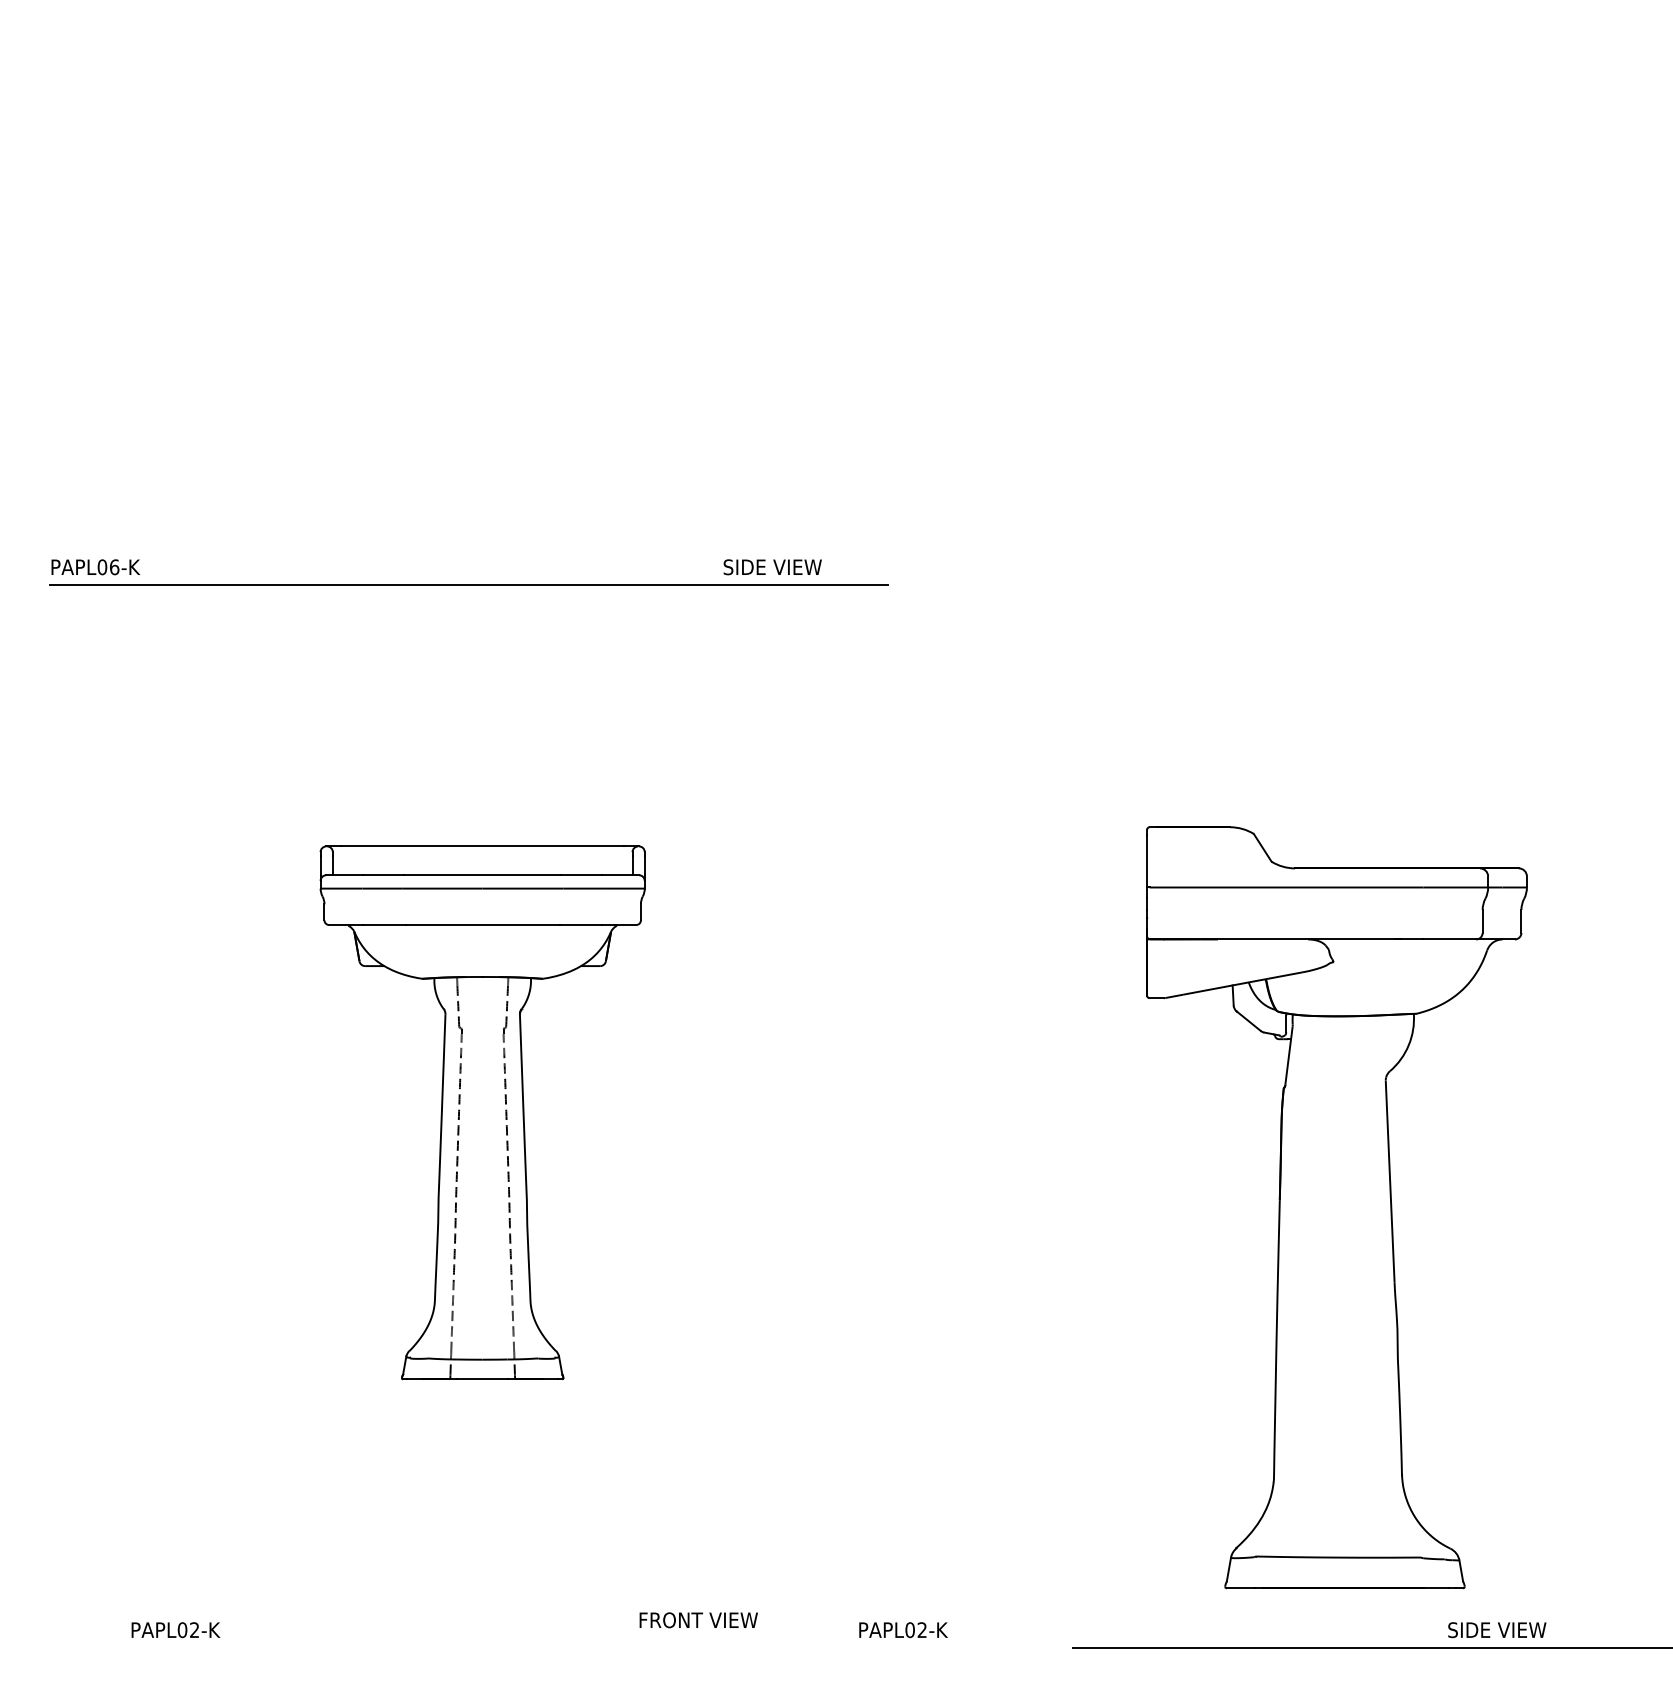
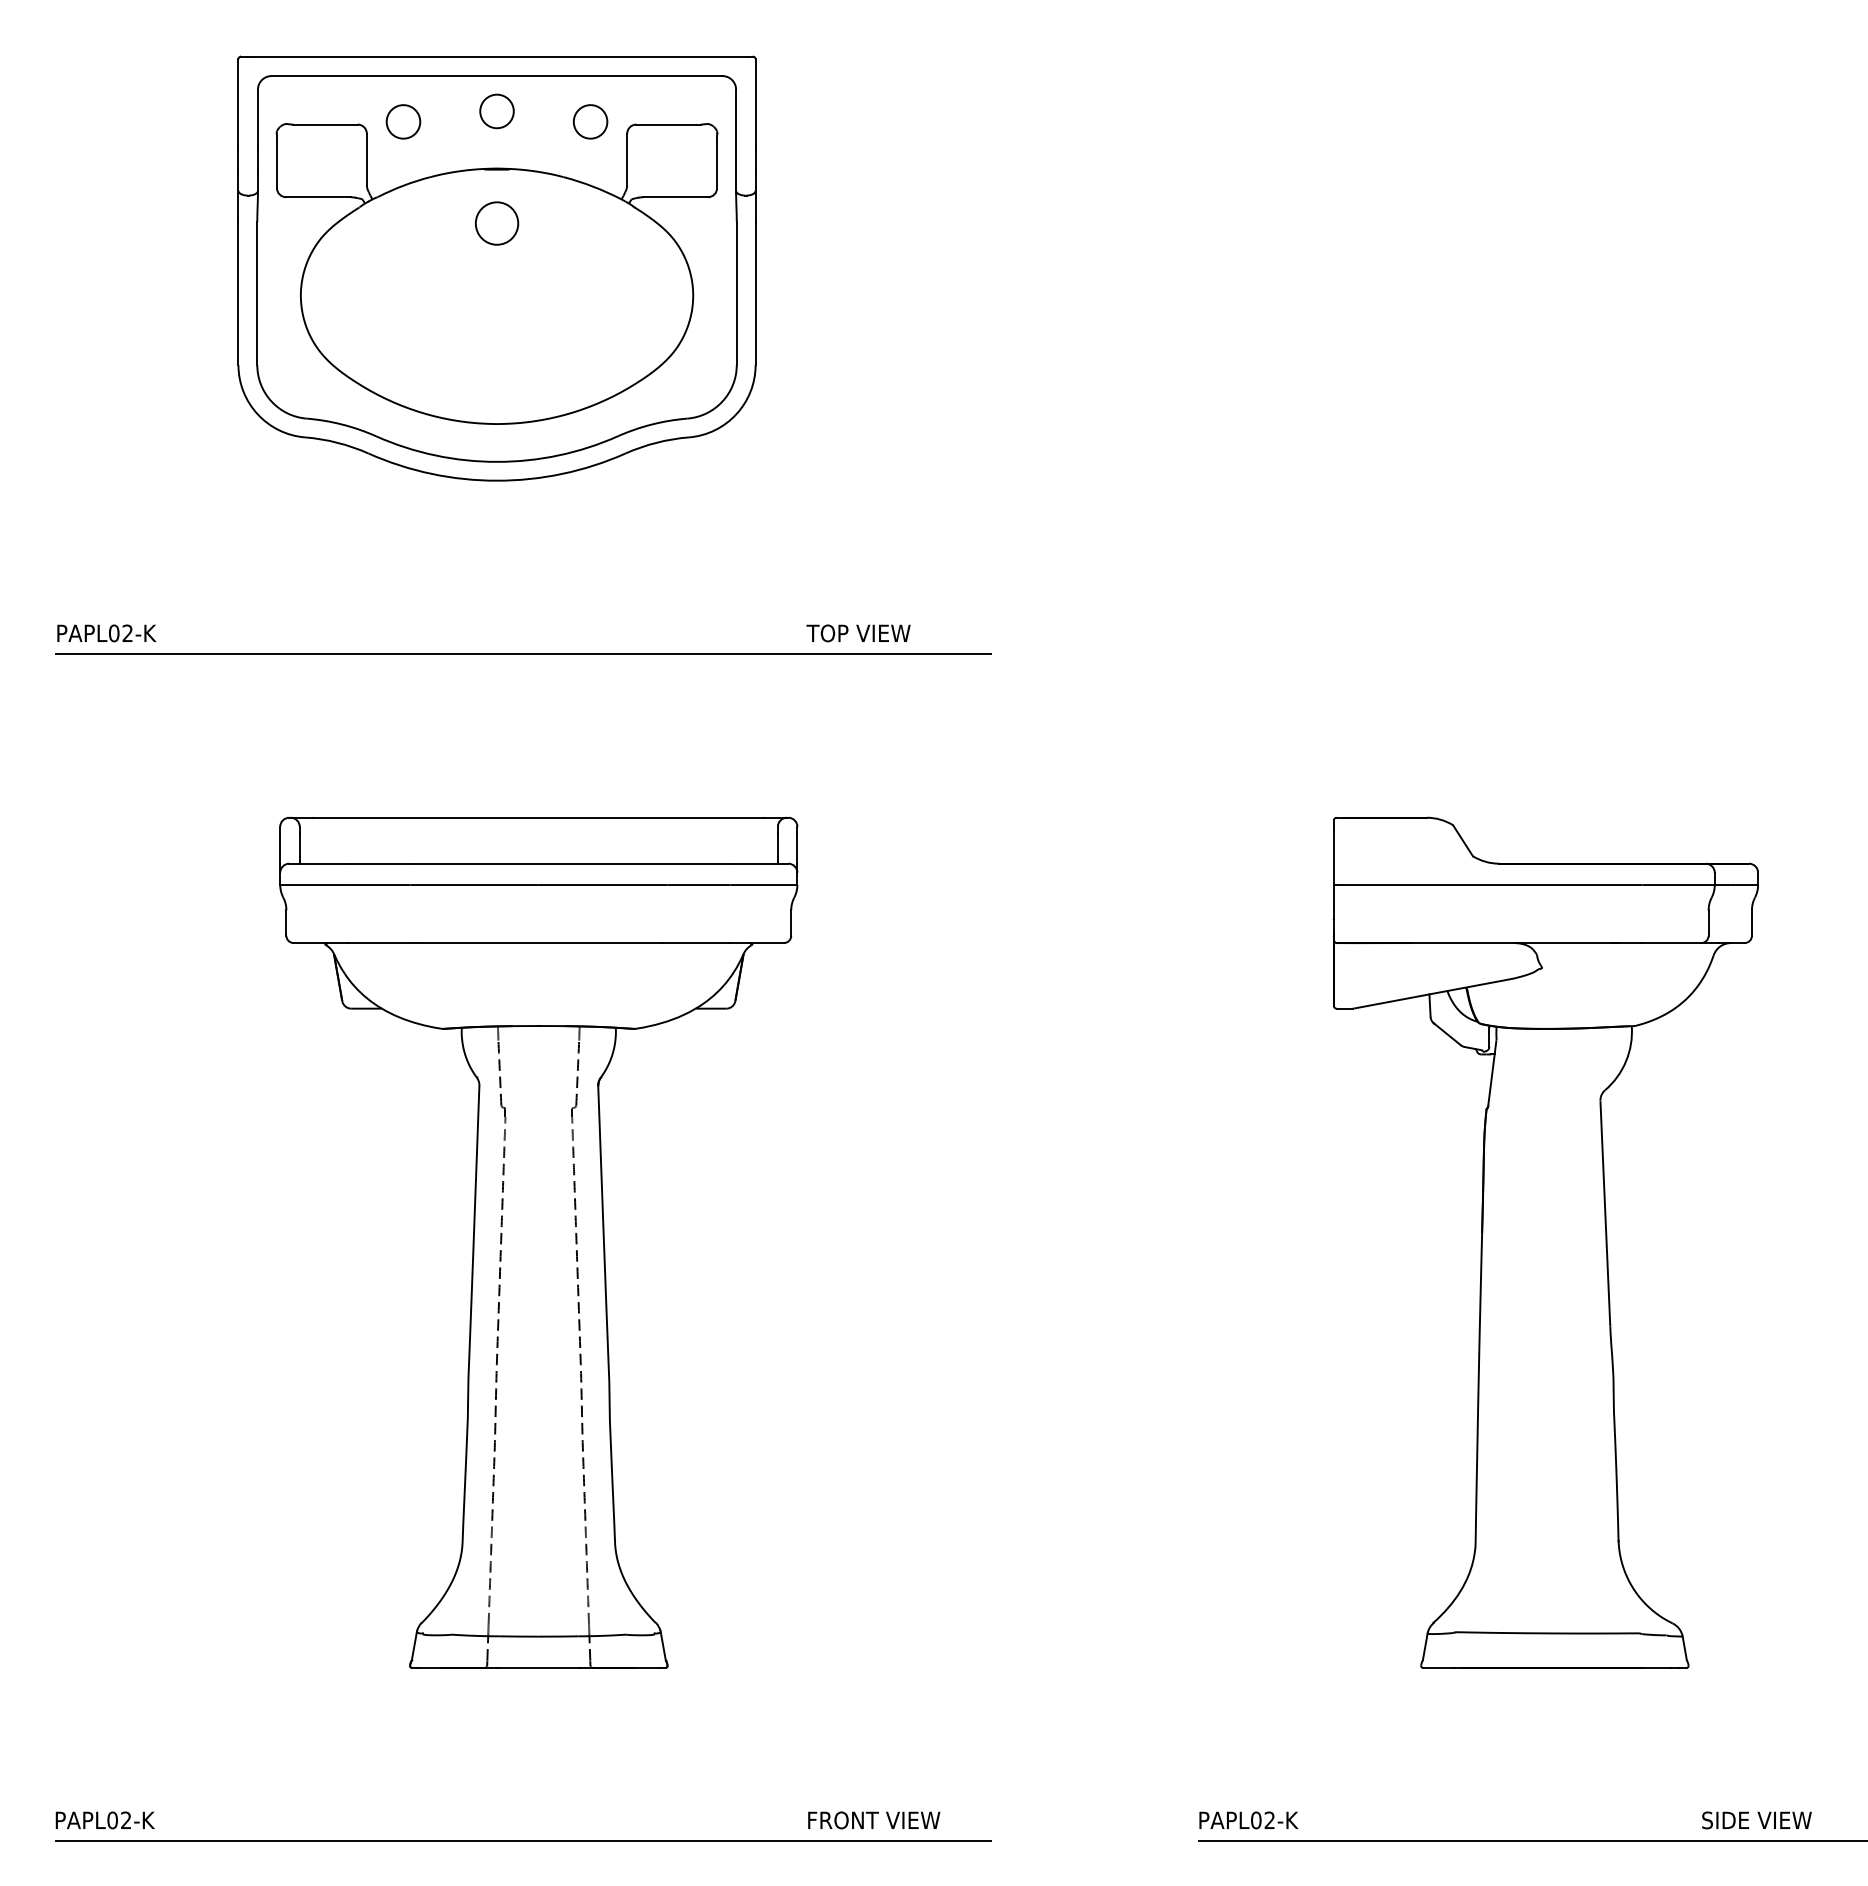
part: (444, 240) -> (496, 268), added
text: (114, 567) -> (127, 633), PAPL06-K -> PAPL02-K
text: (771, 567) -> (861, 633), SIDE VIEW -> TOP VIEW
part: (482, 1112) -> (538, 1242), size x1.43
part: (1336, 1207) -> (1545, 1242), moved
text: (699, 1620) -> (874, 1820), moved
text: (175, 1630) -> (104, 1820), moved
text: (903, 1630) -> (1248, 1820), moved
text: (1496, 1630) -> (1756, 1820), moved
line: (468, 1648) -> (523, 1840), added

